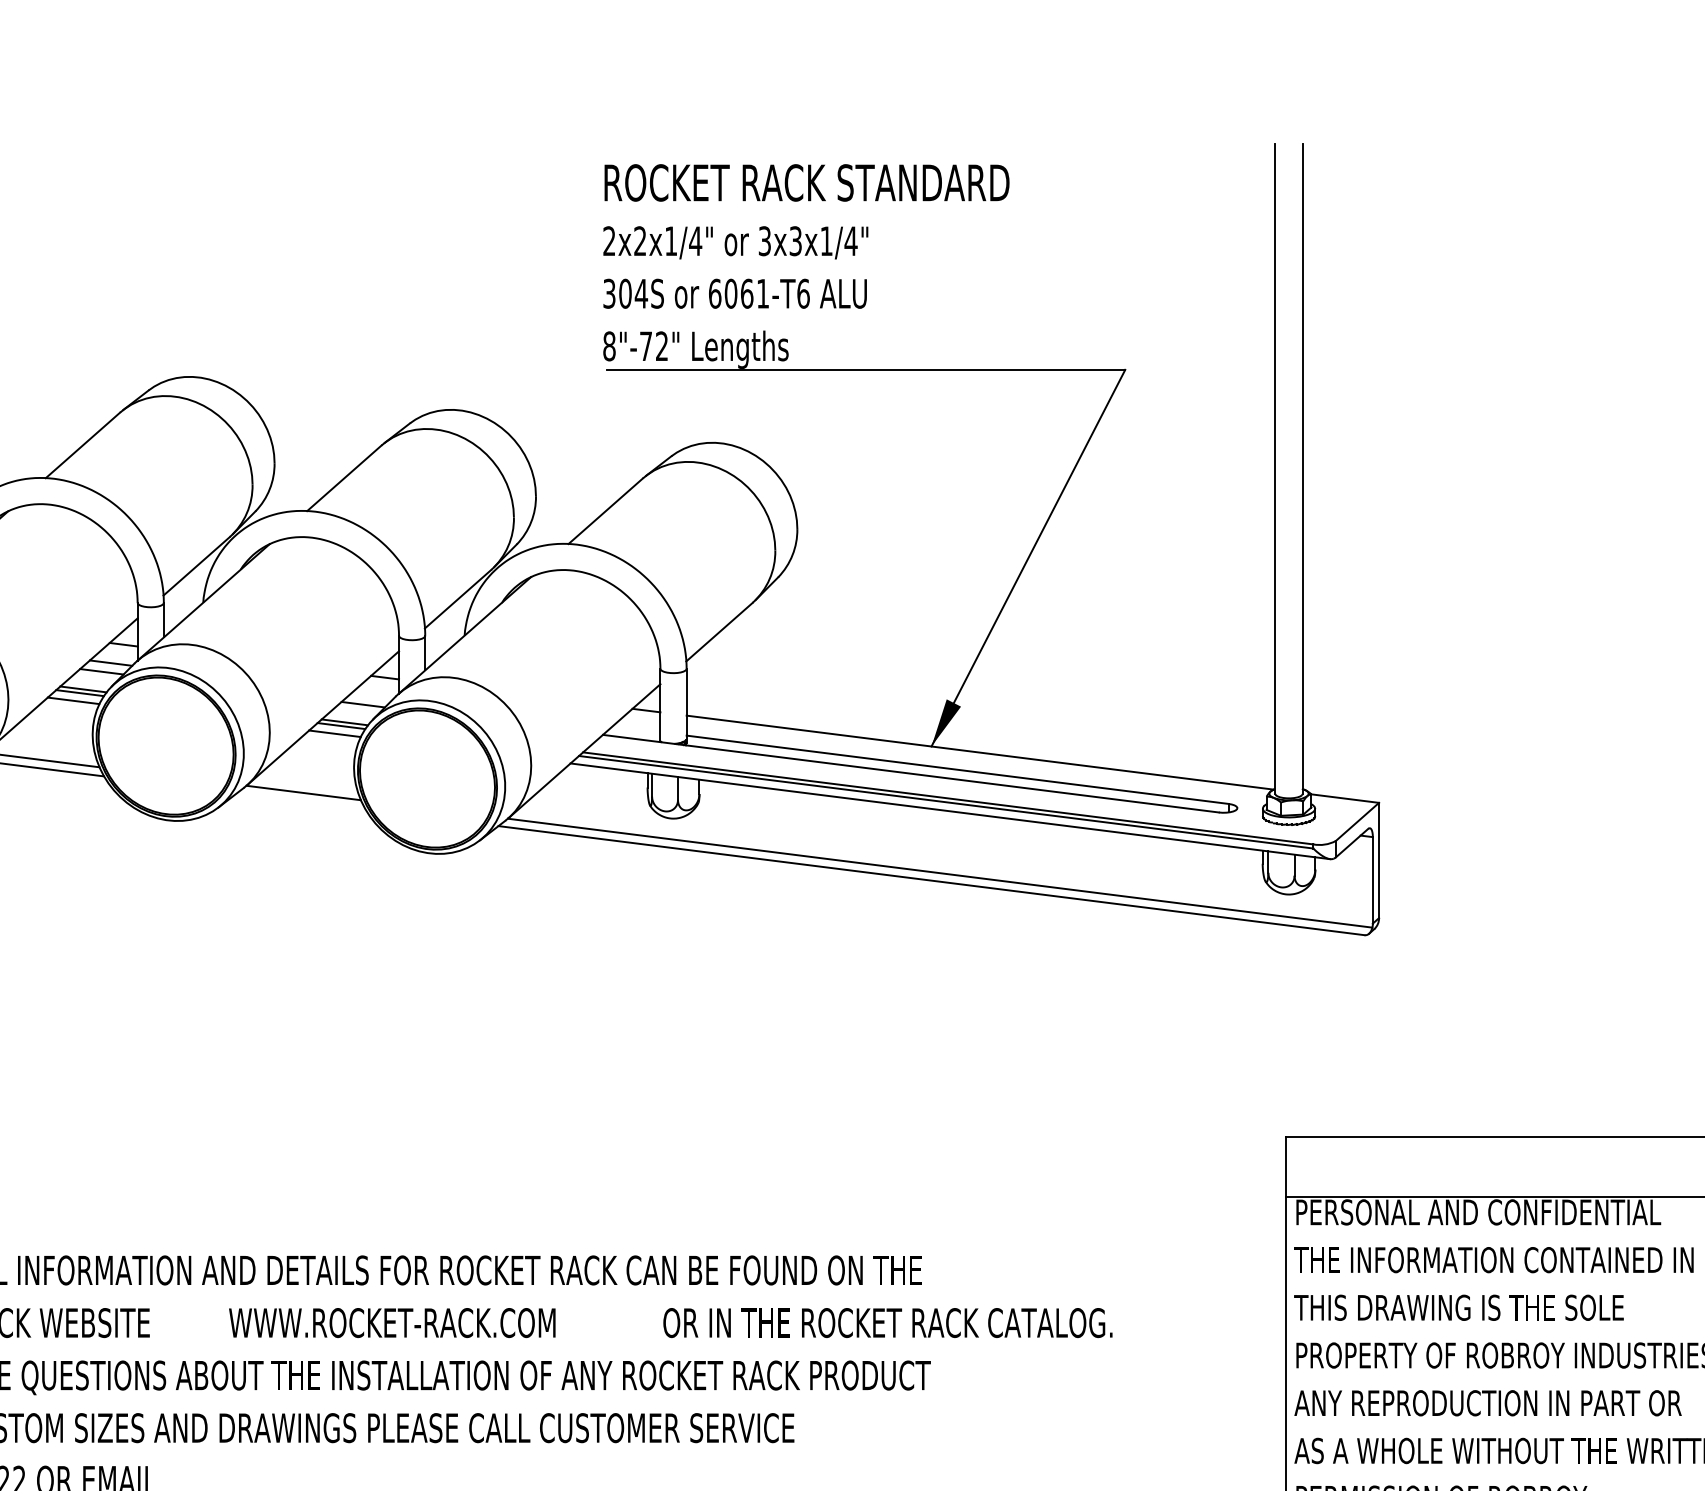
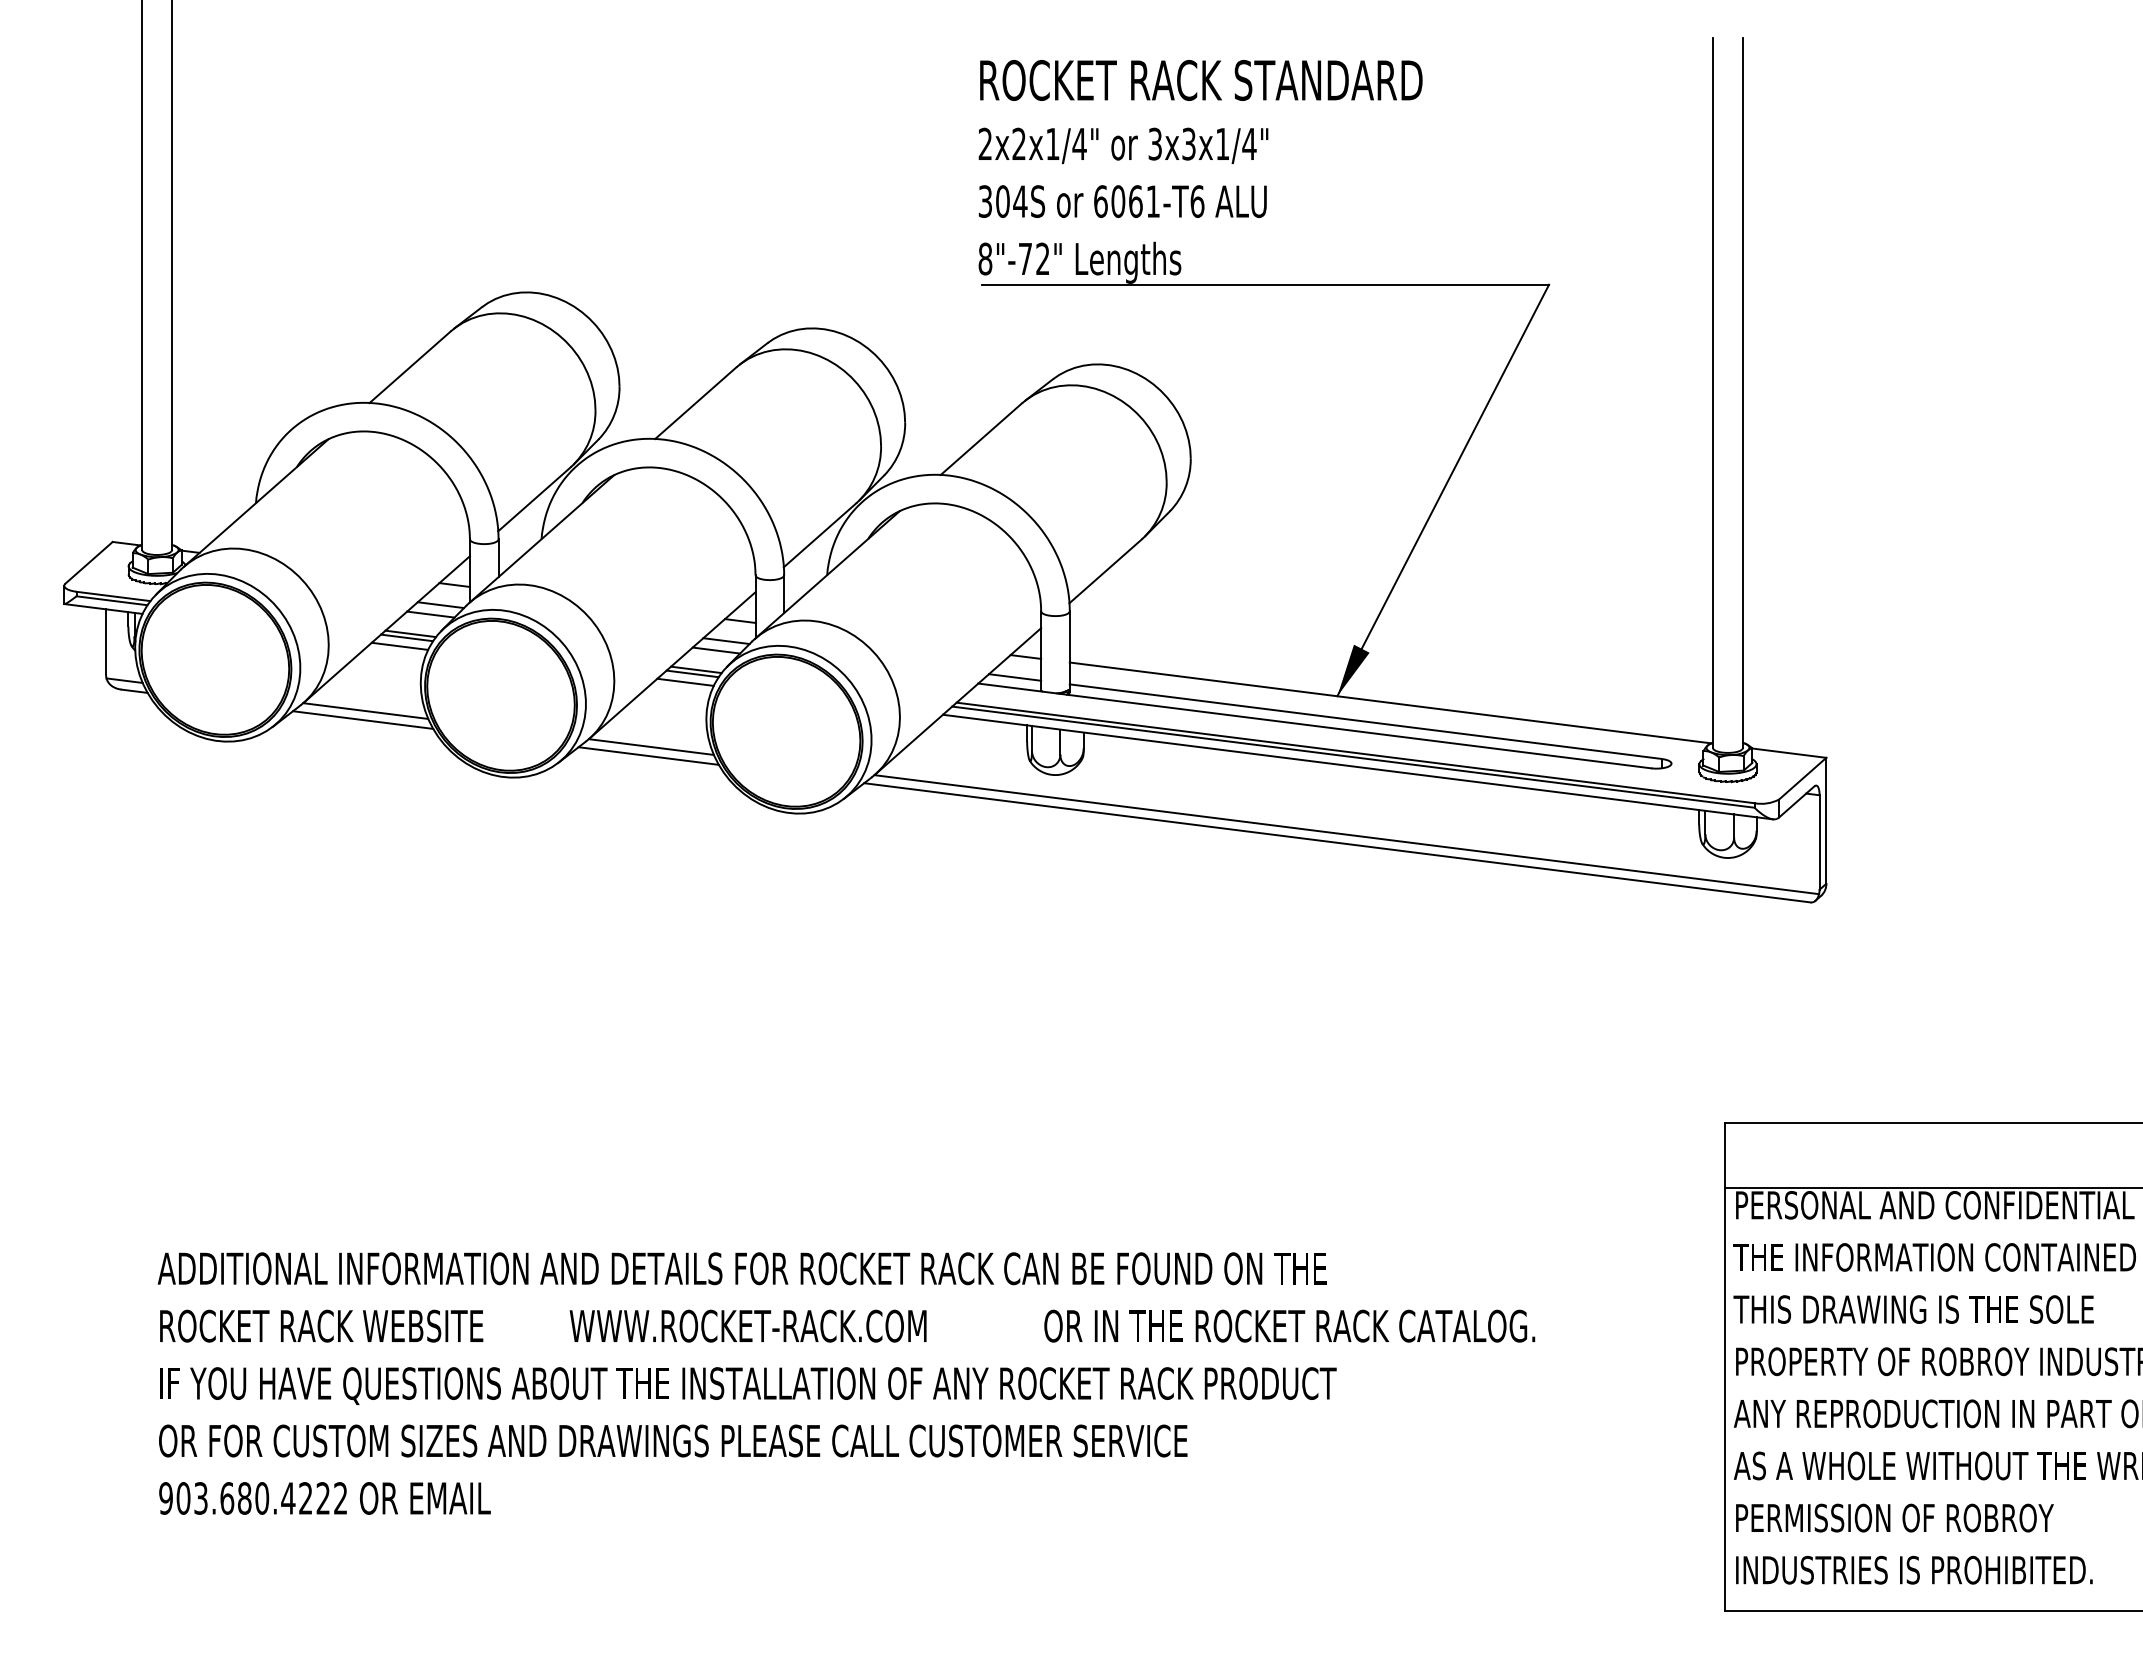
line: (372, 696) -> (726, 641), added
line: (636, 729) -> (1014, 677), added
line: (301, 800) -> (648, 755), added

